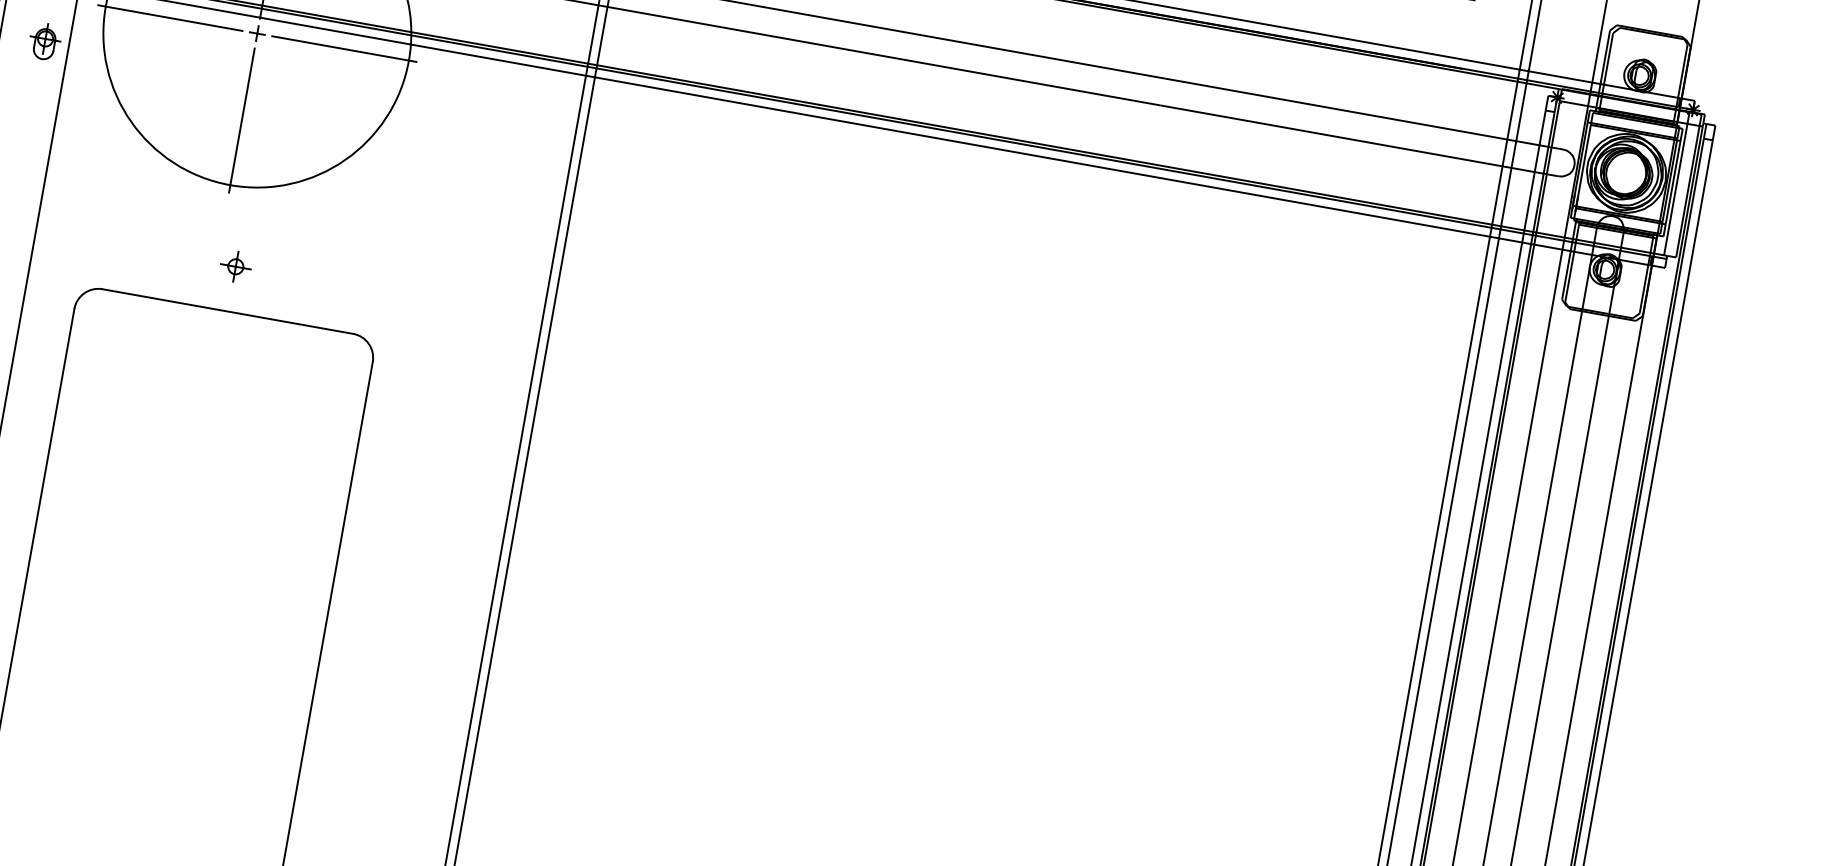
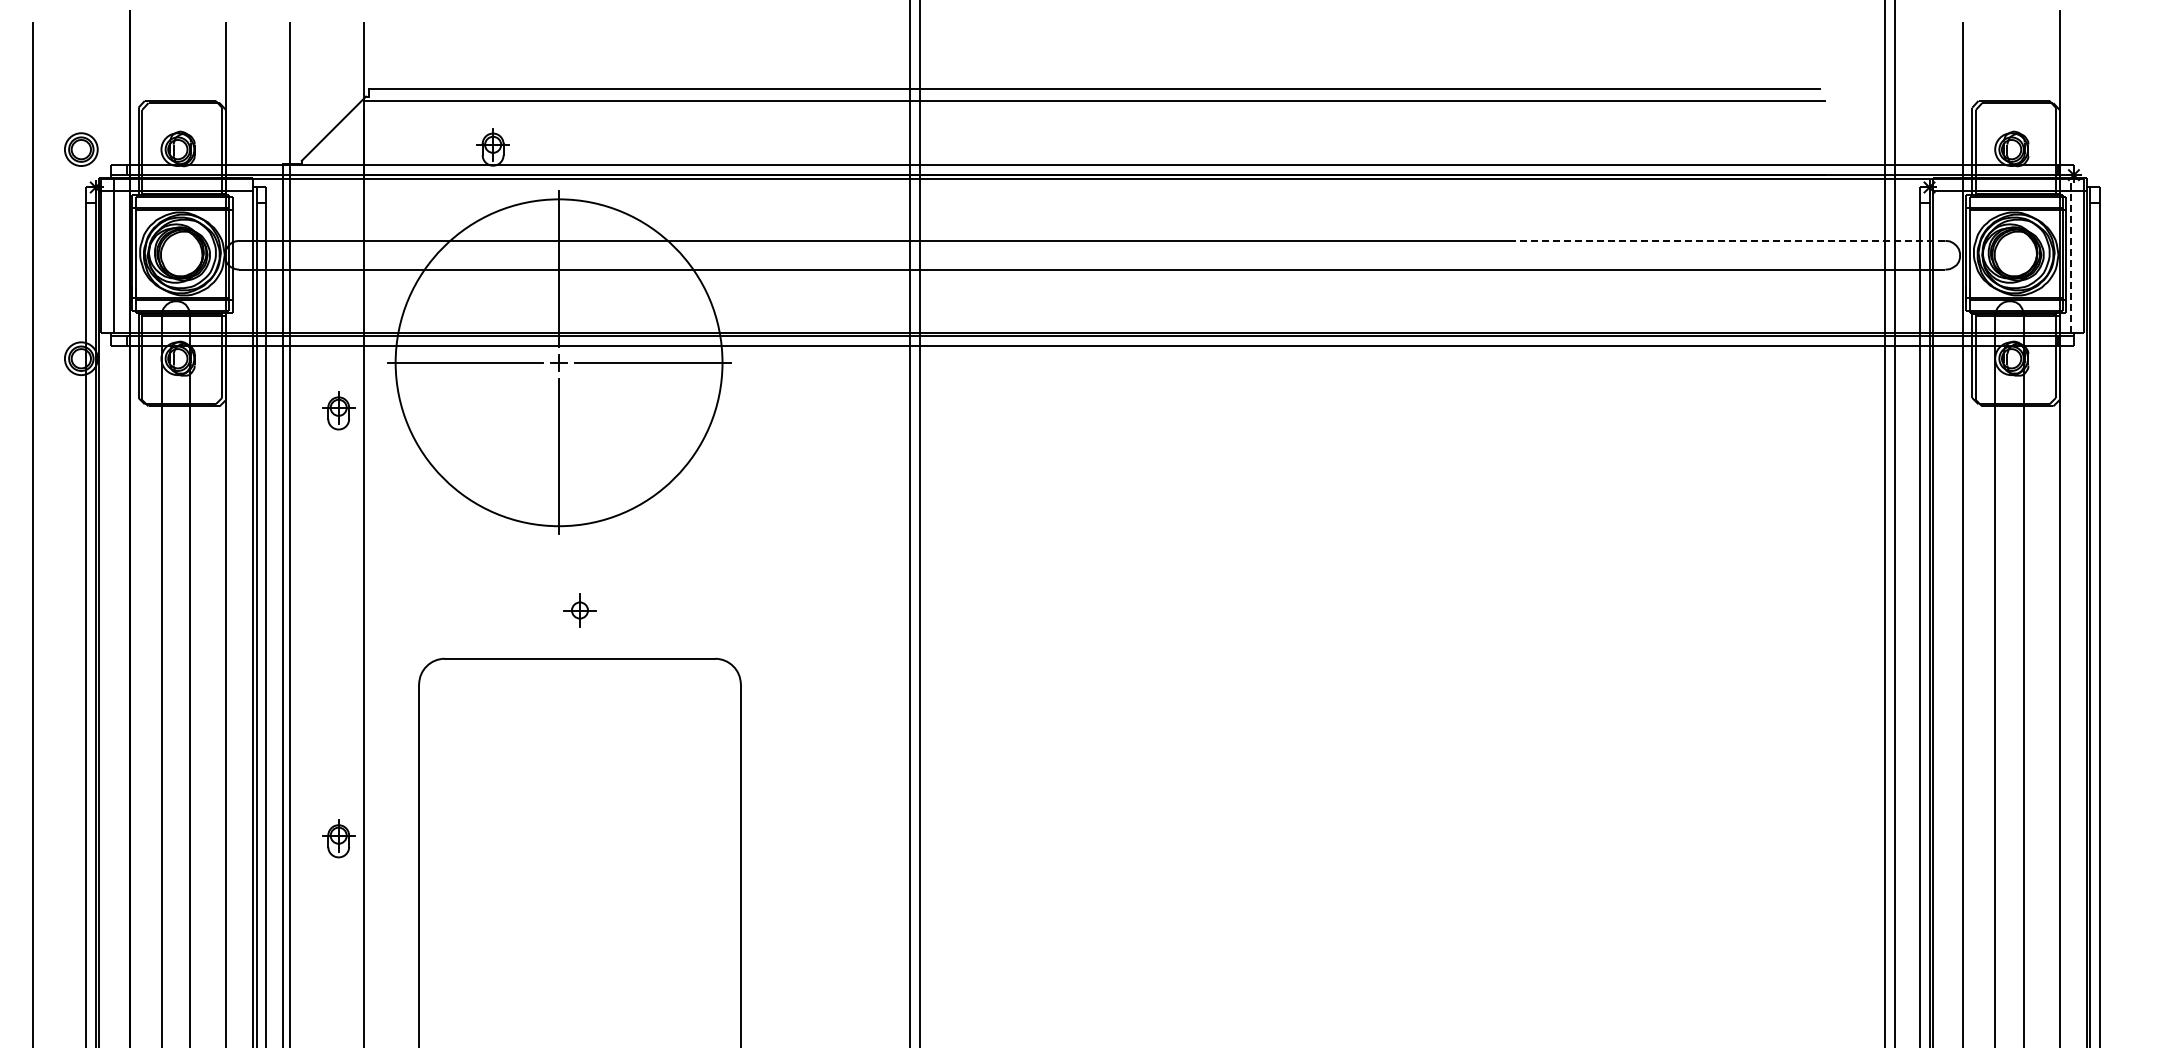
line: (1363, 113) -> (1730, 240), solid -> dashed
line: (1676, 183) -> (2070, 255), solid -> dashed

